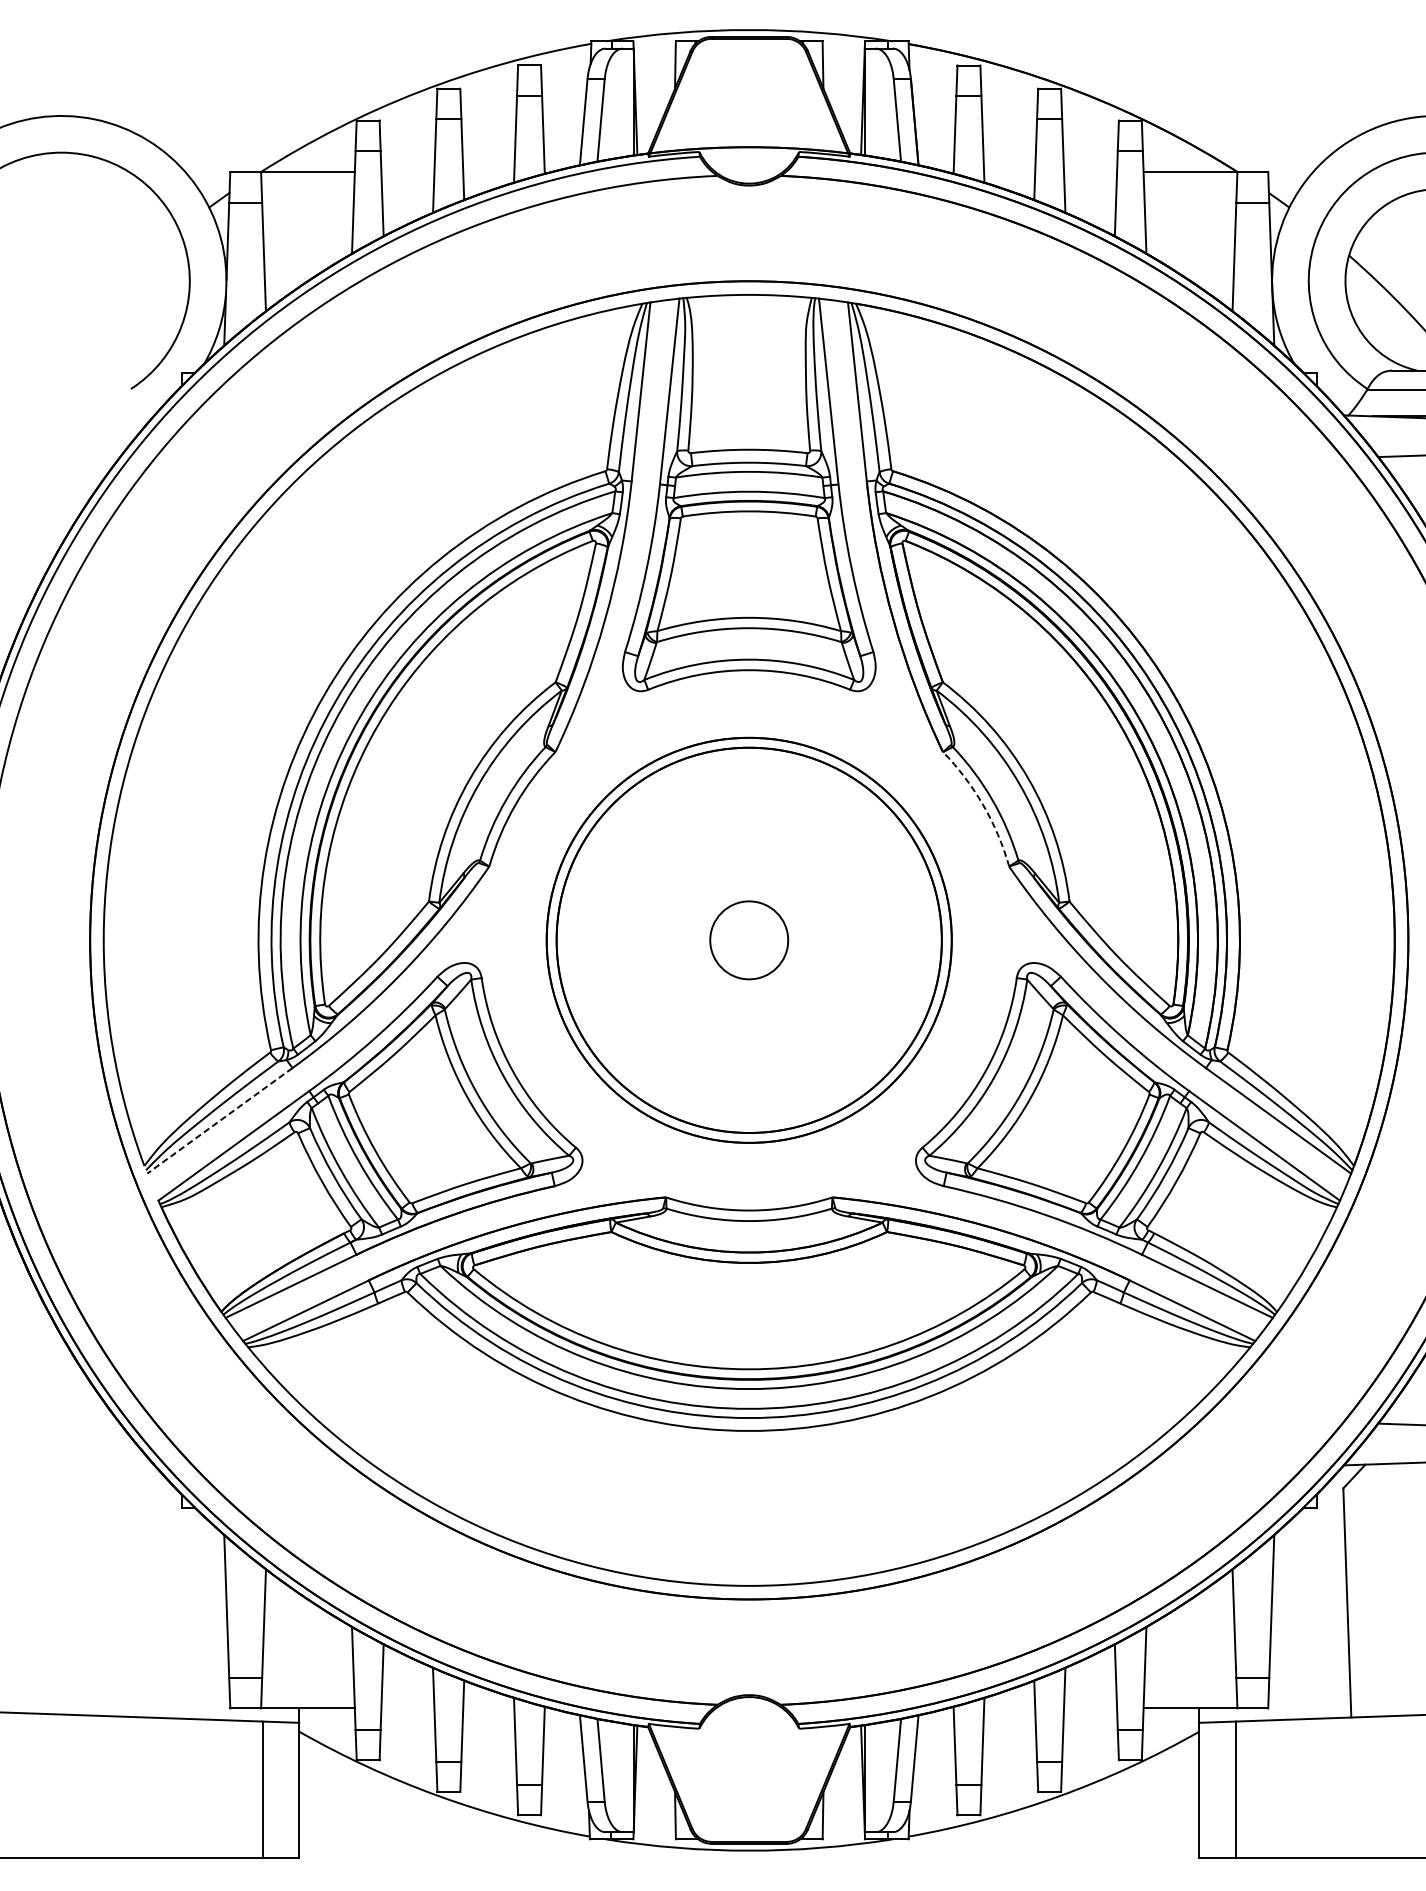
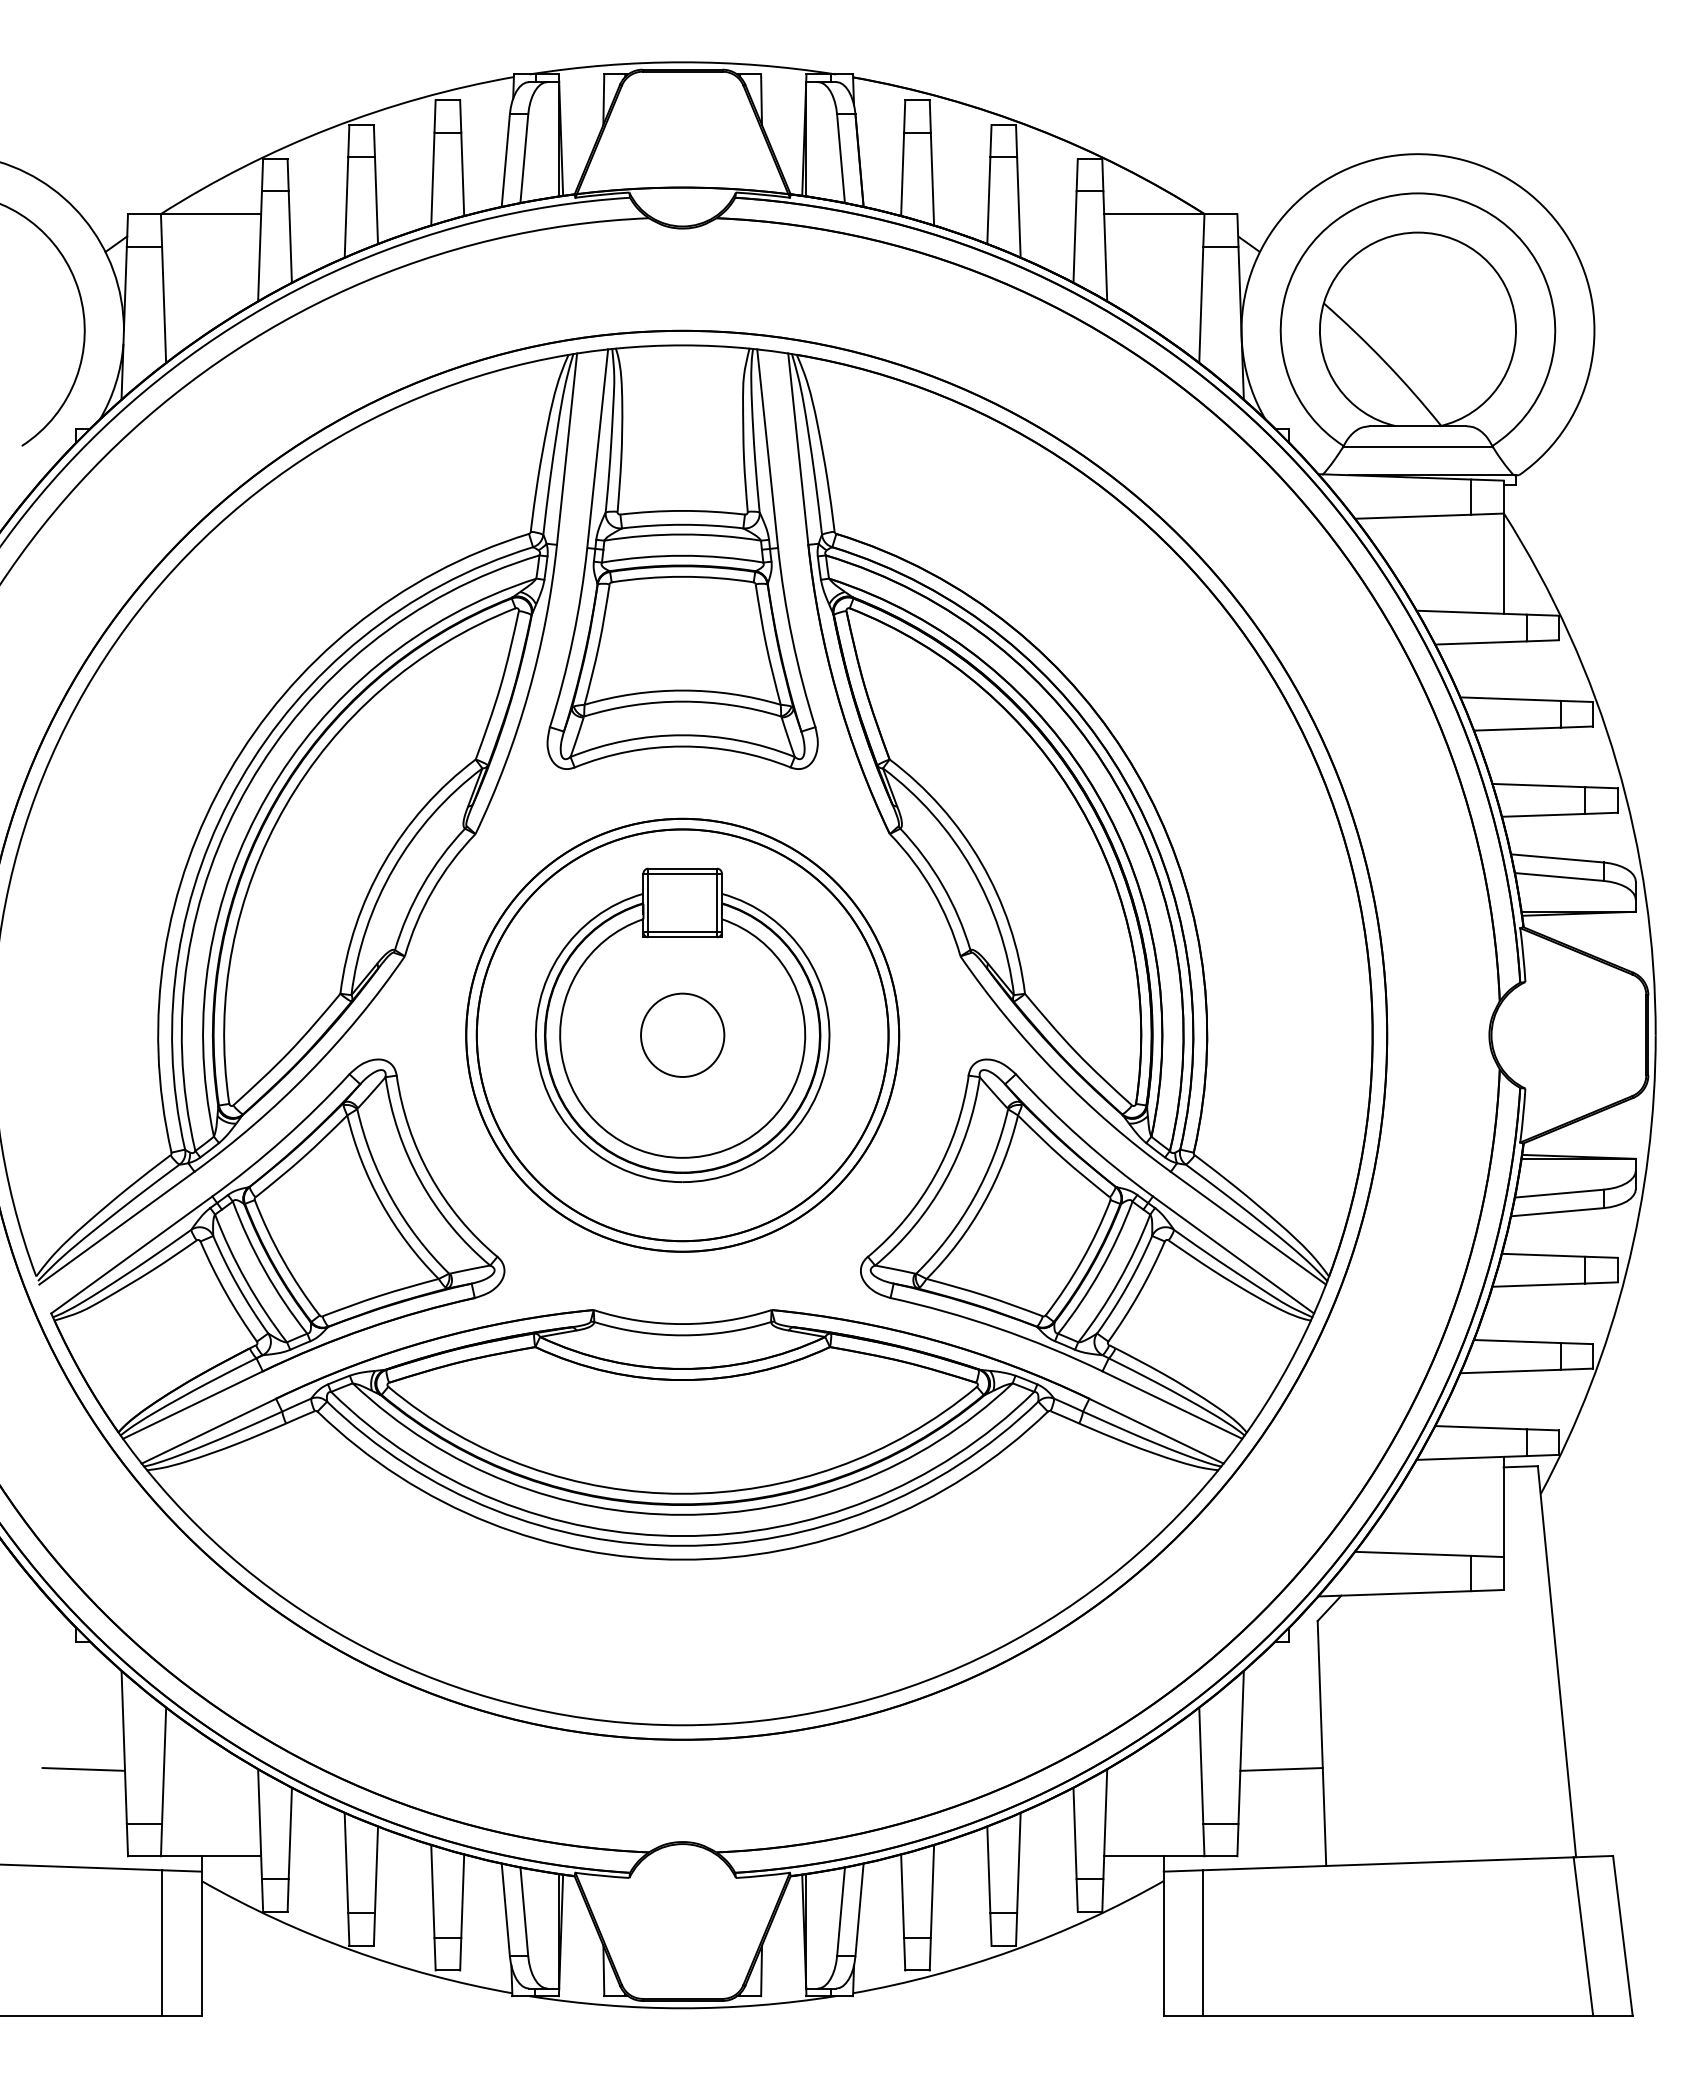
arc: (982, 804) -> (932, 890), dashed -> solid
part: (749, 930) -> (682, 1024), added
line: (219, 1121) -> (116, 1228), dashed -> solid
line: (188, 1627) -> (83, 1769), added
line: (1309, 1627) -> (1281, 1769), added

